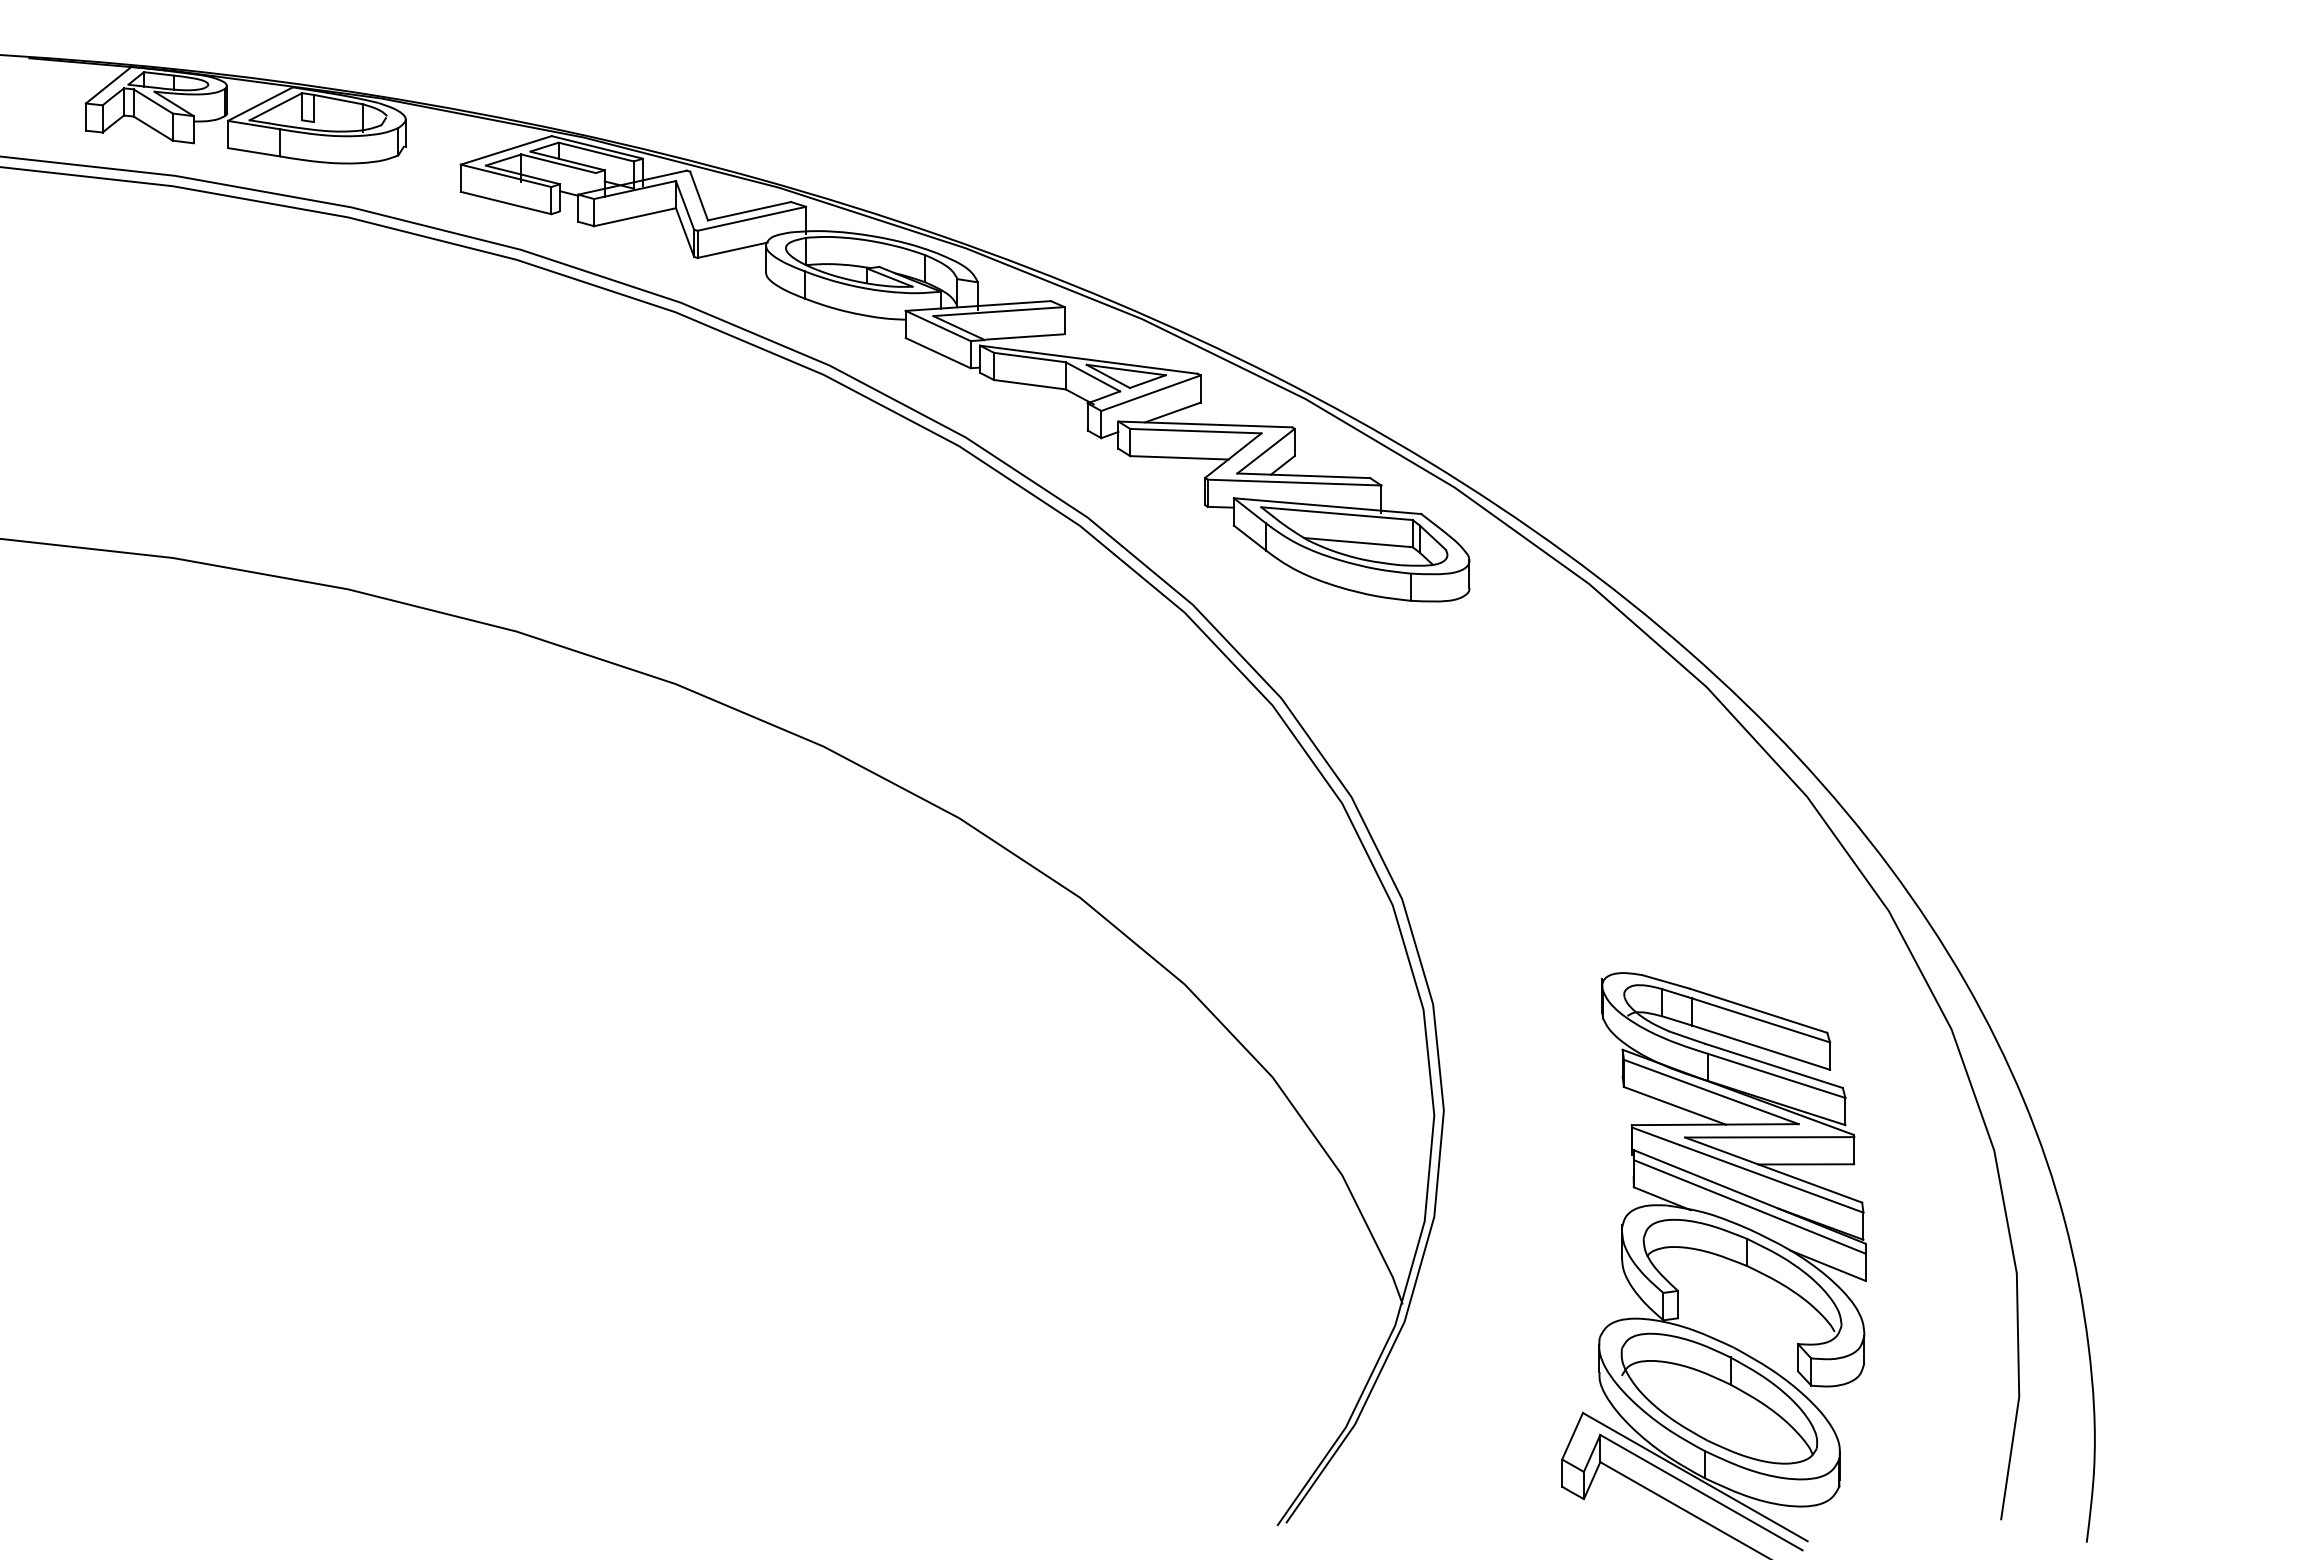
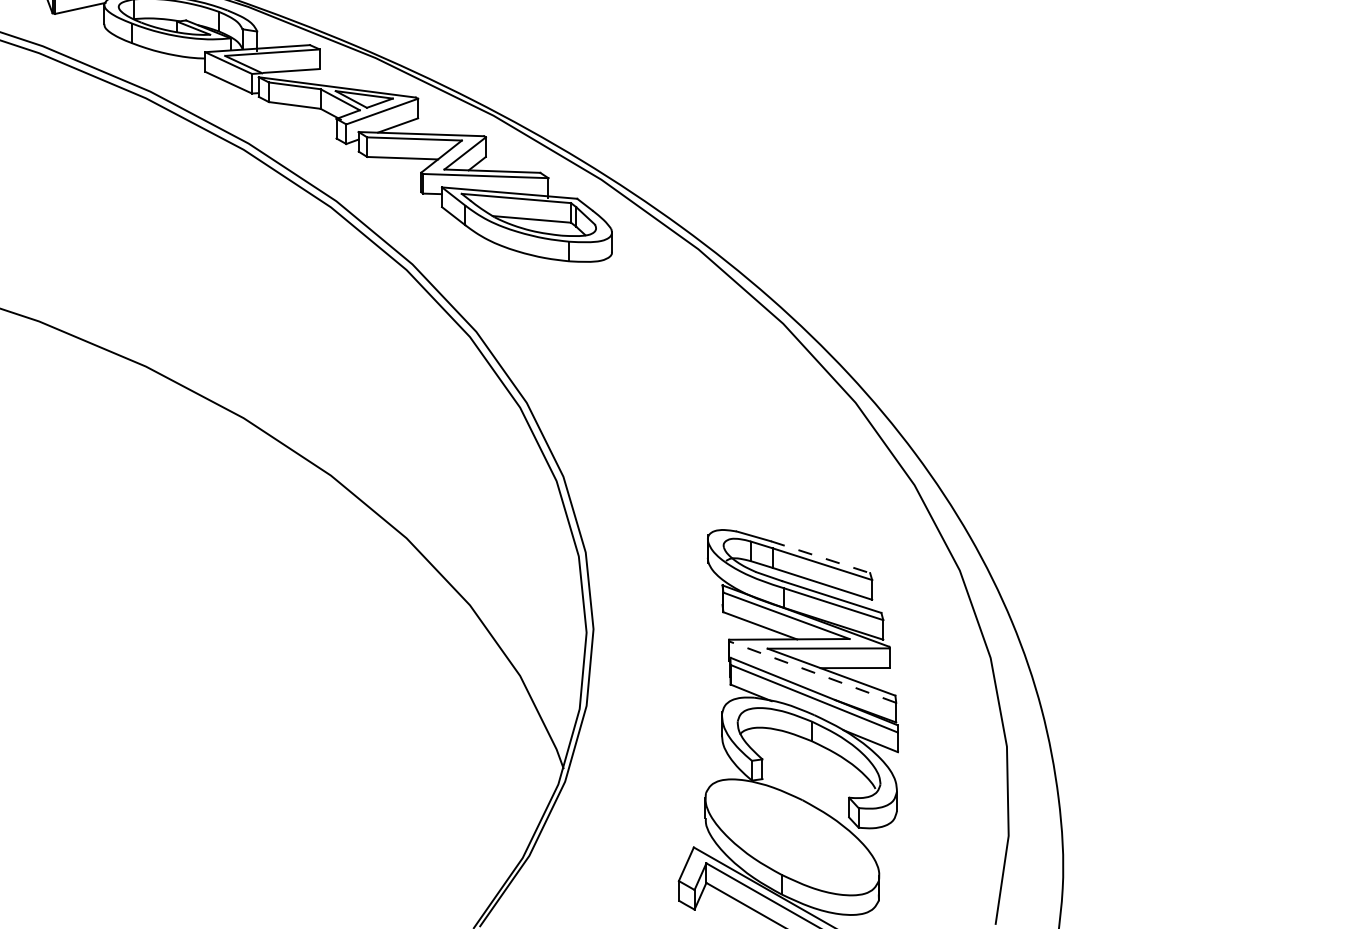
line: (1759, 1010) -> (821, 557), solid -> dashed
line: (1747, 1169) -> (812, 671), solid -> dashed
part: (1718, 1398) -> (791, 837), removed

